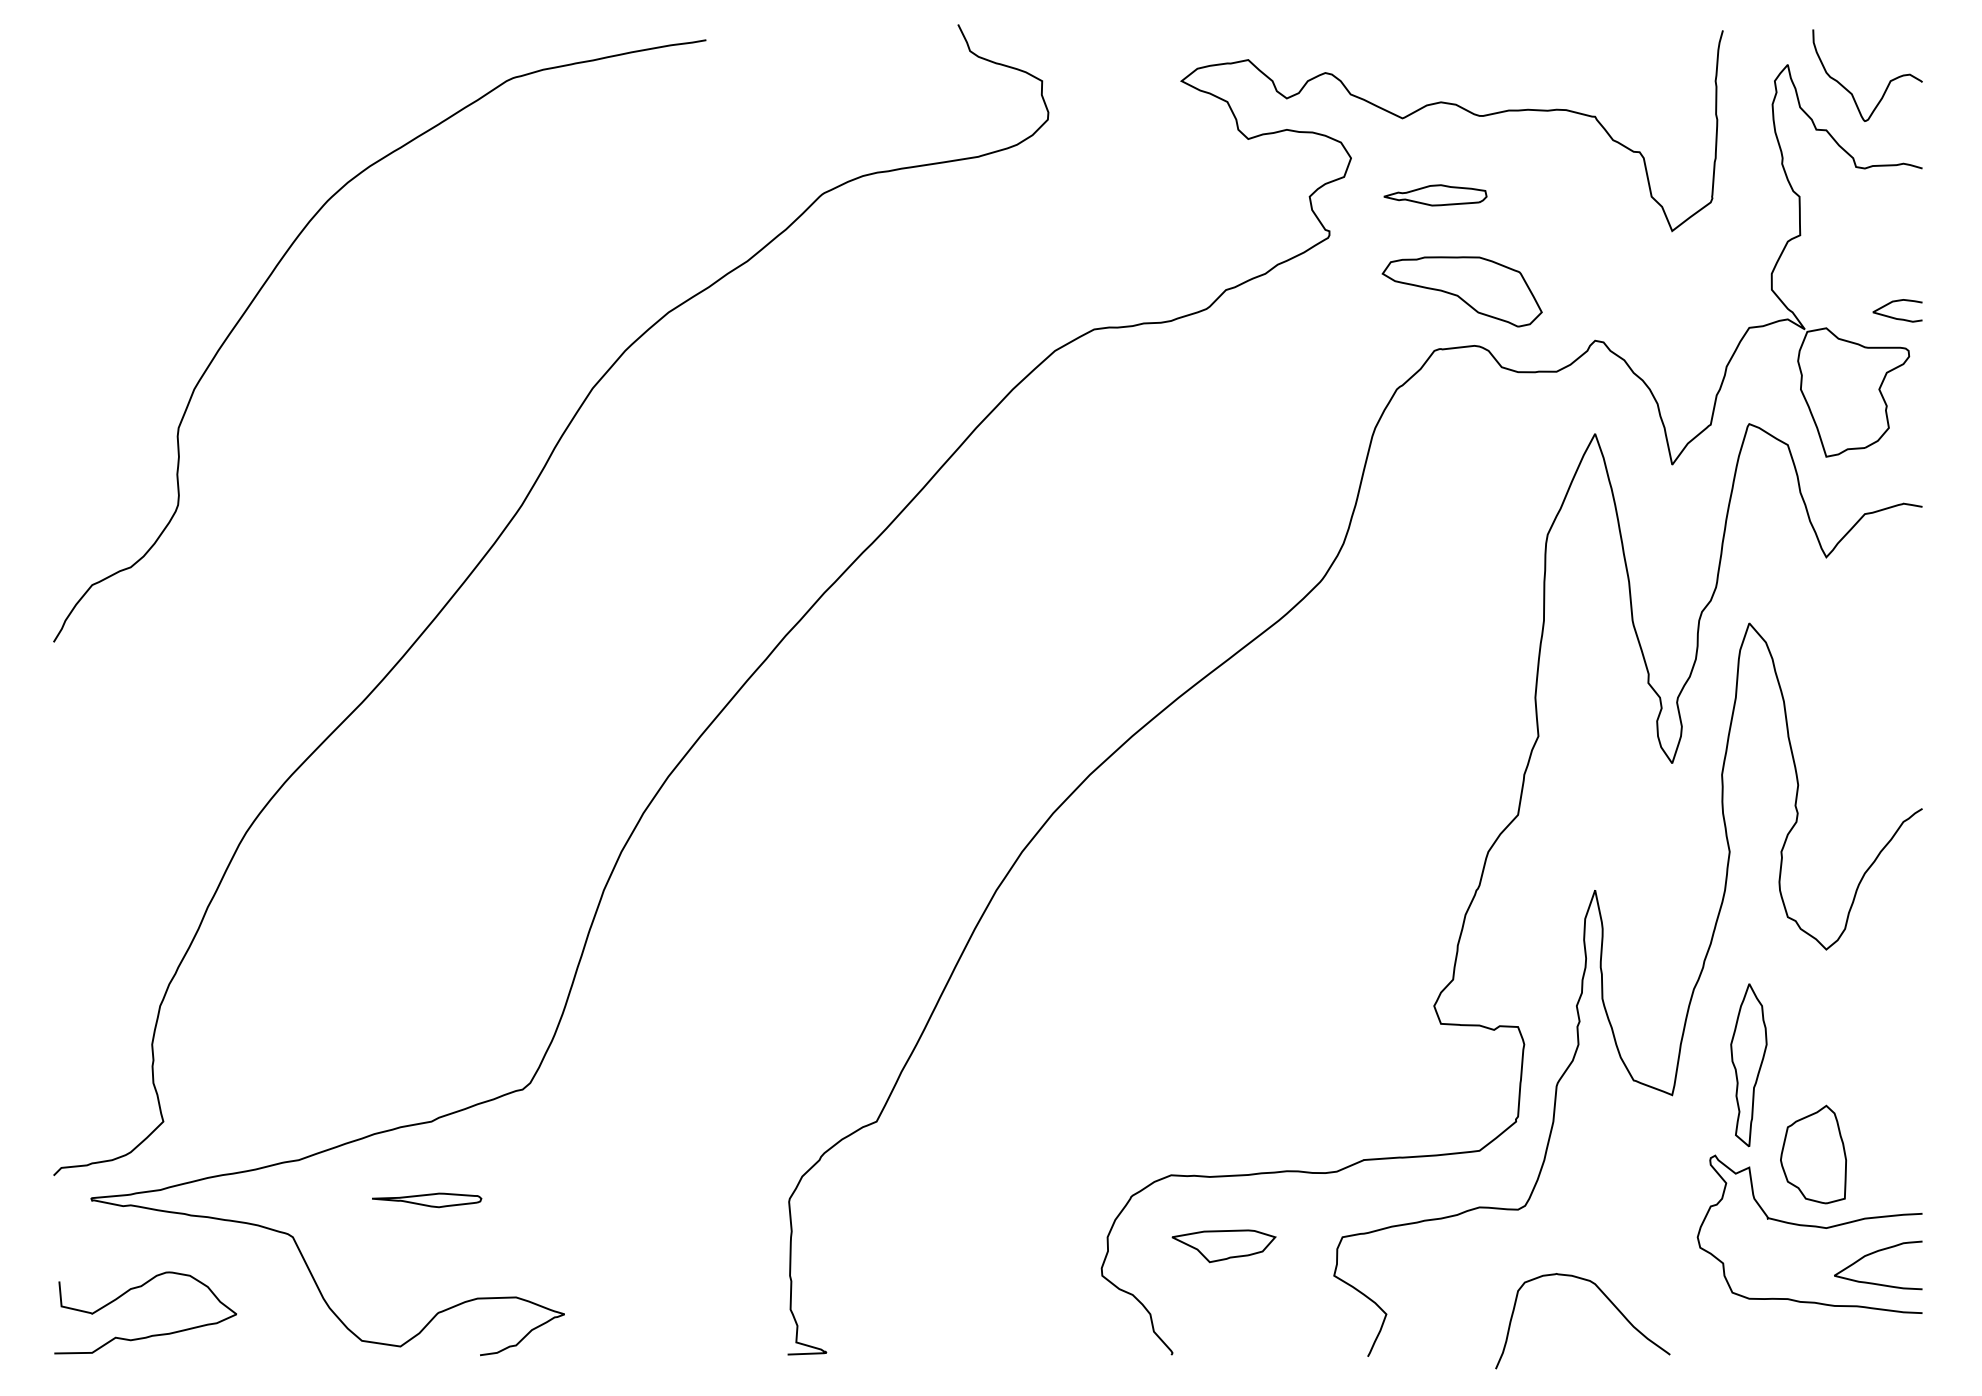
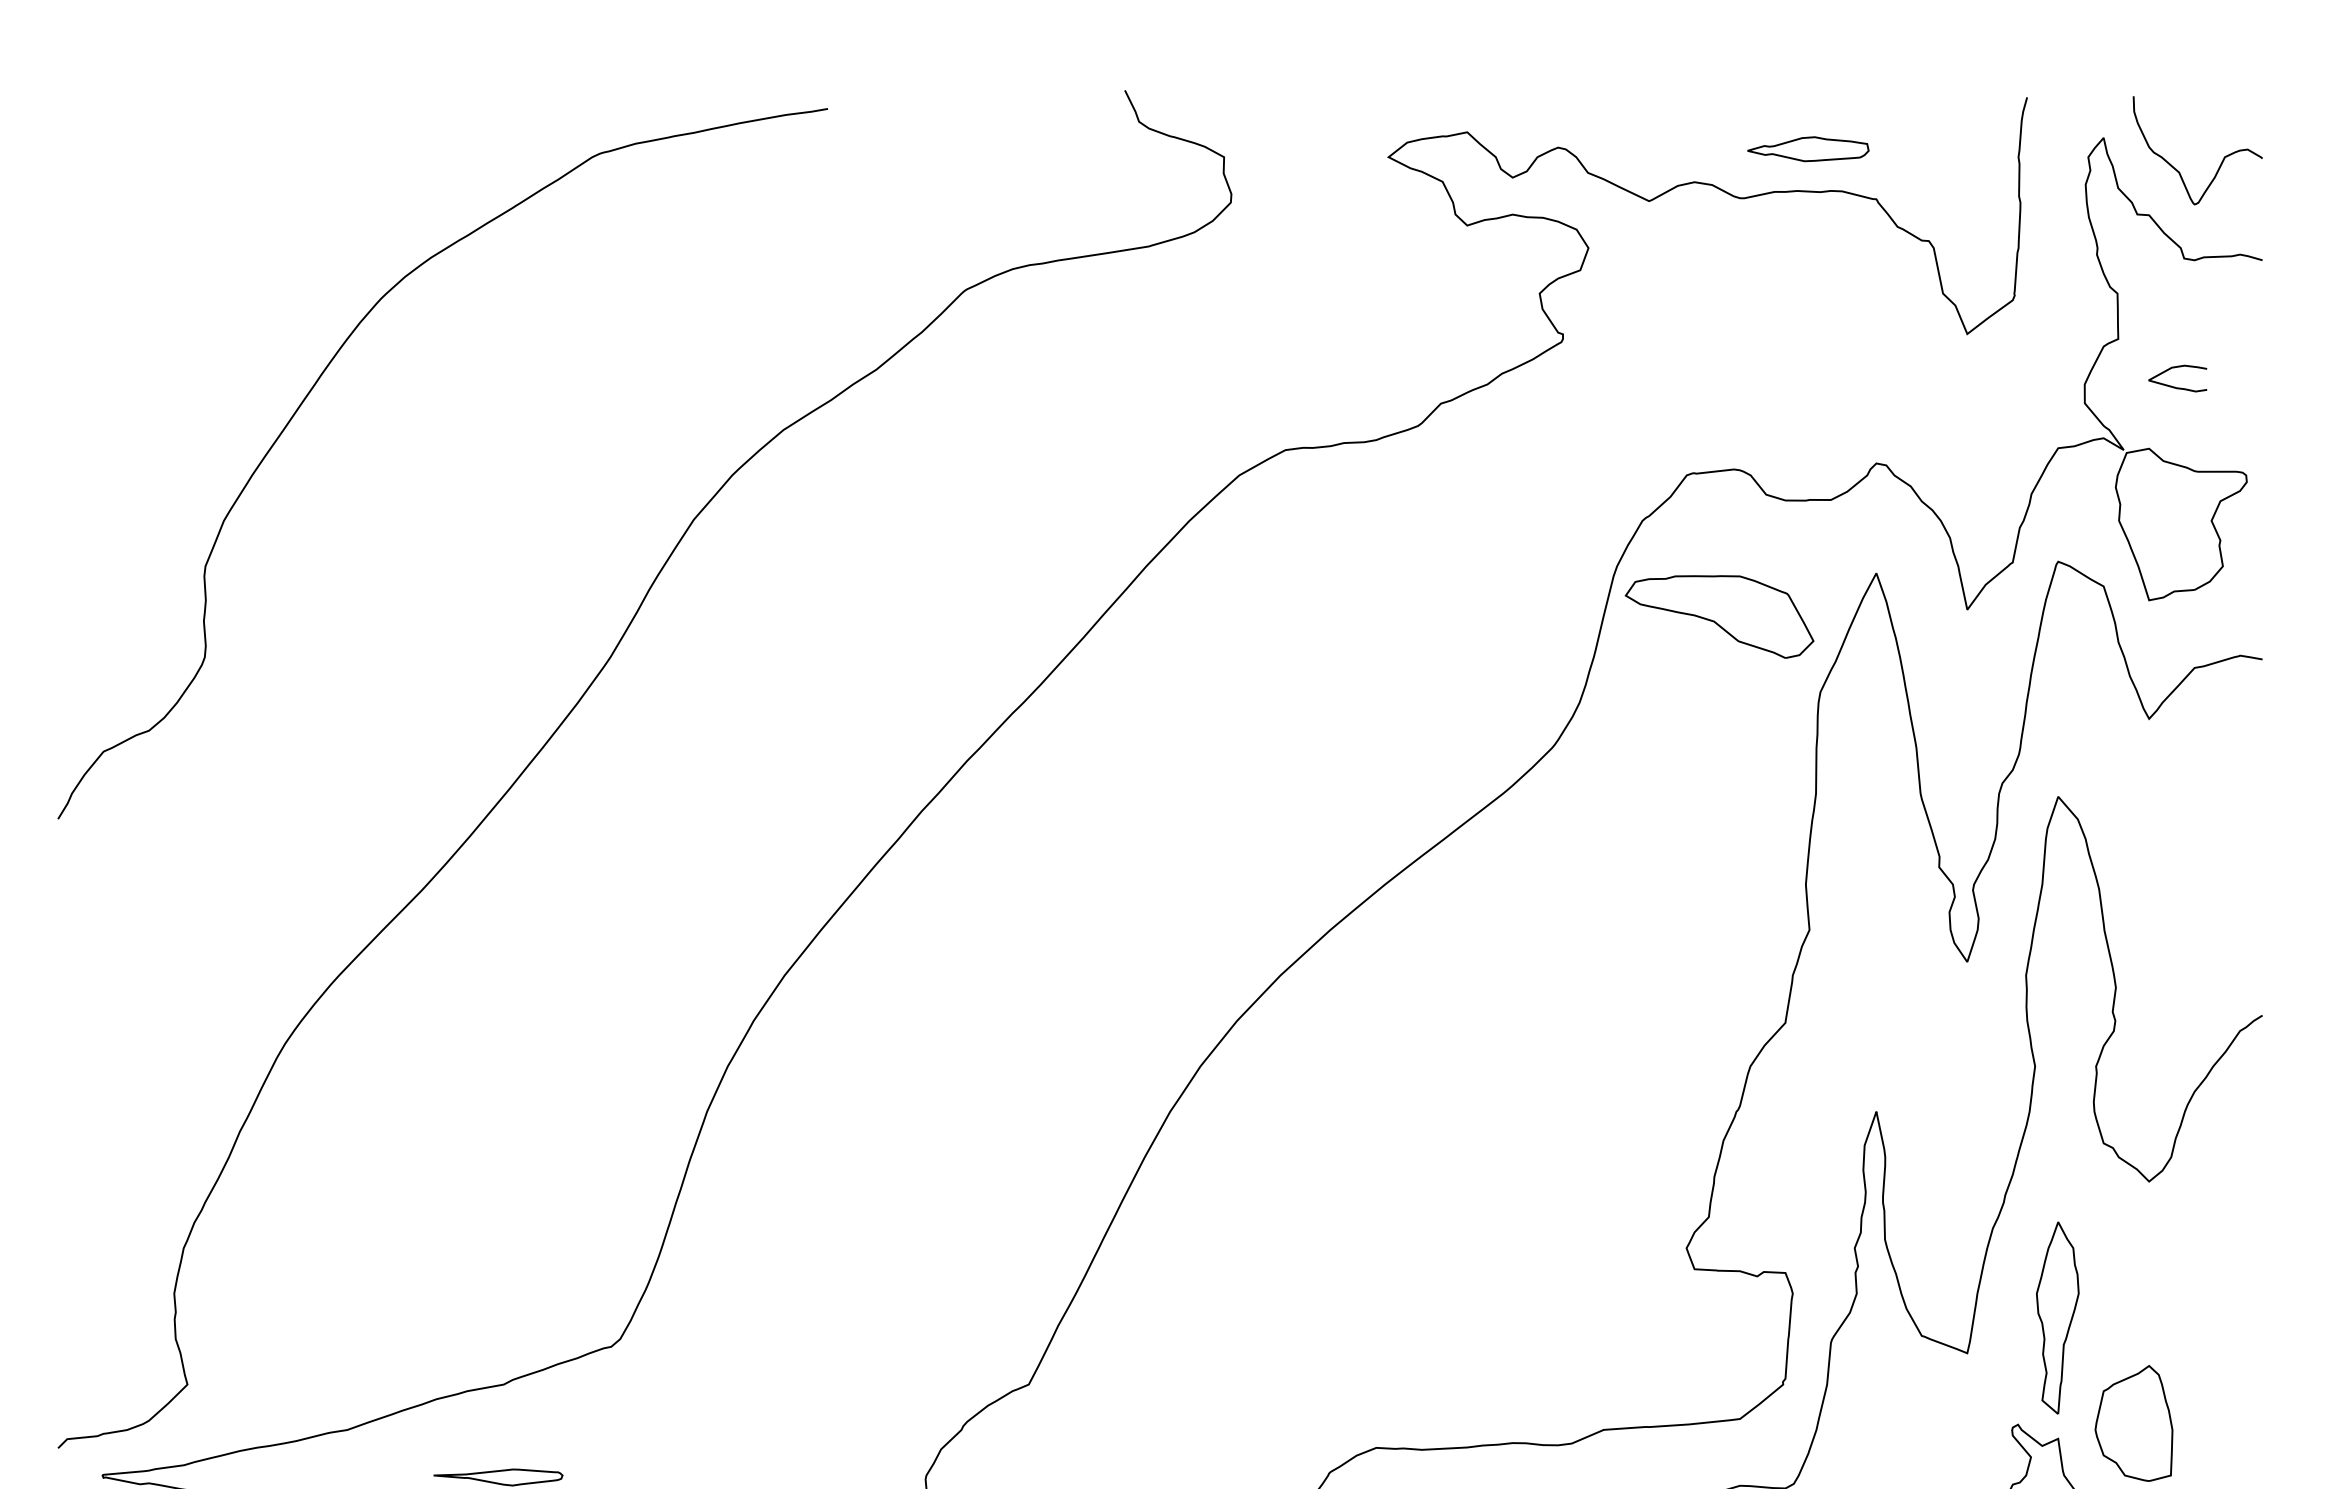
part: (1435, 195) -> (1808, 149), moved
part: (1461, 291) -> (1718, 616), moved
curve: (1895, 317) -> (2175, 386), moved

